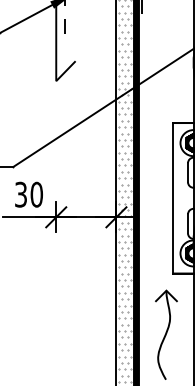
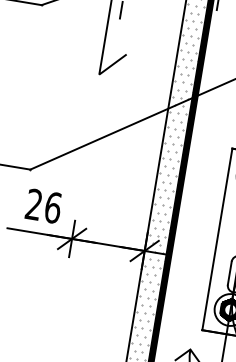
text: (29, 194) -> (44, 206), 30 -> 26

